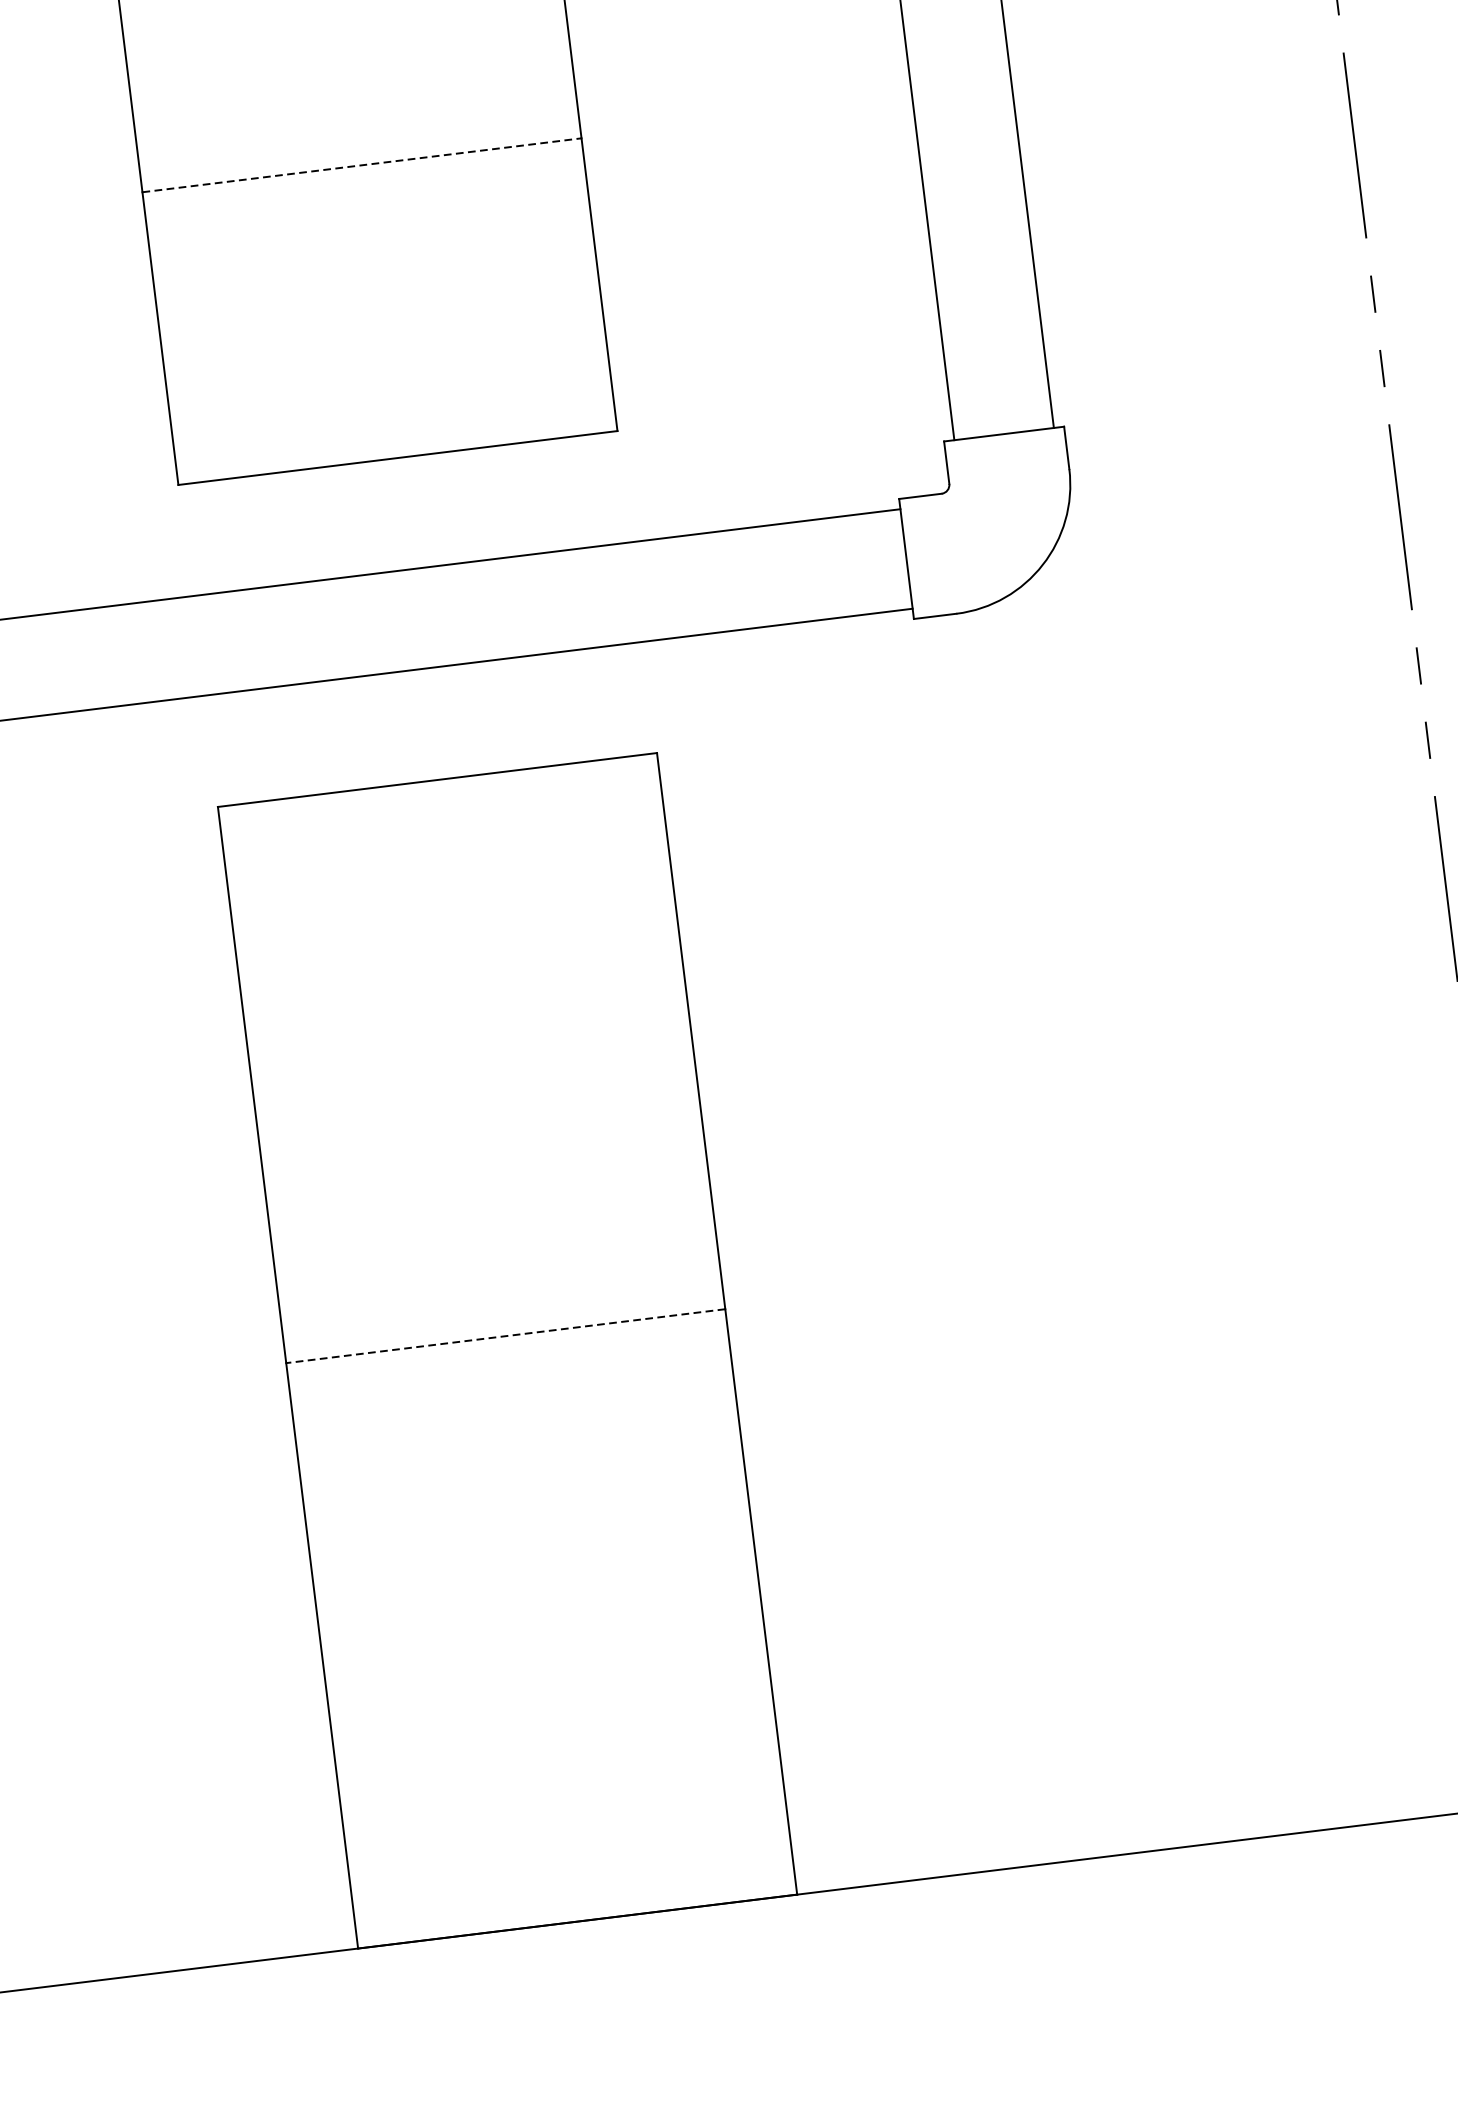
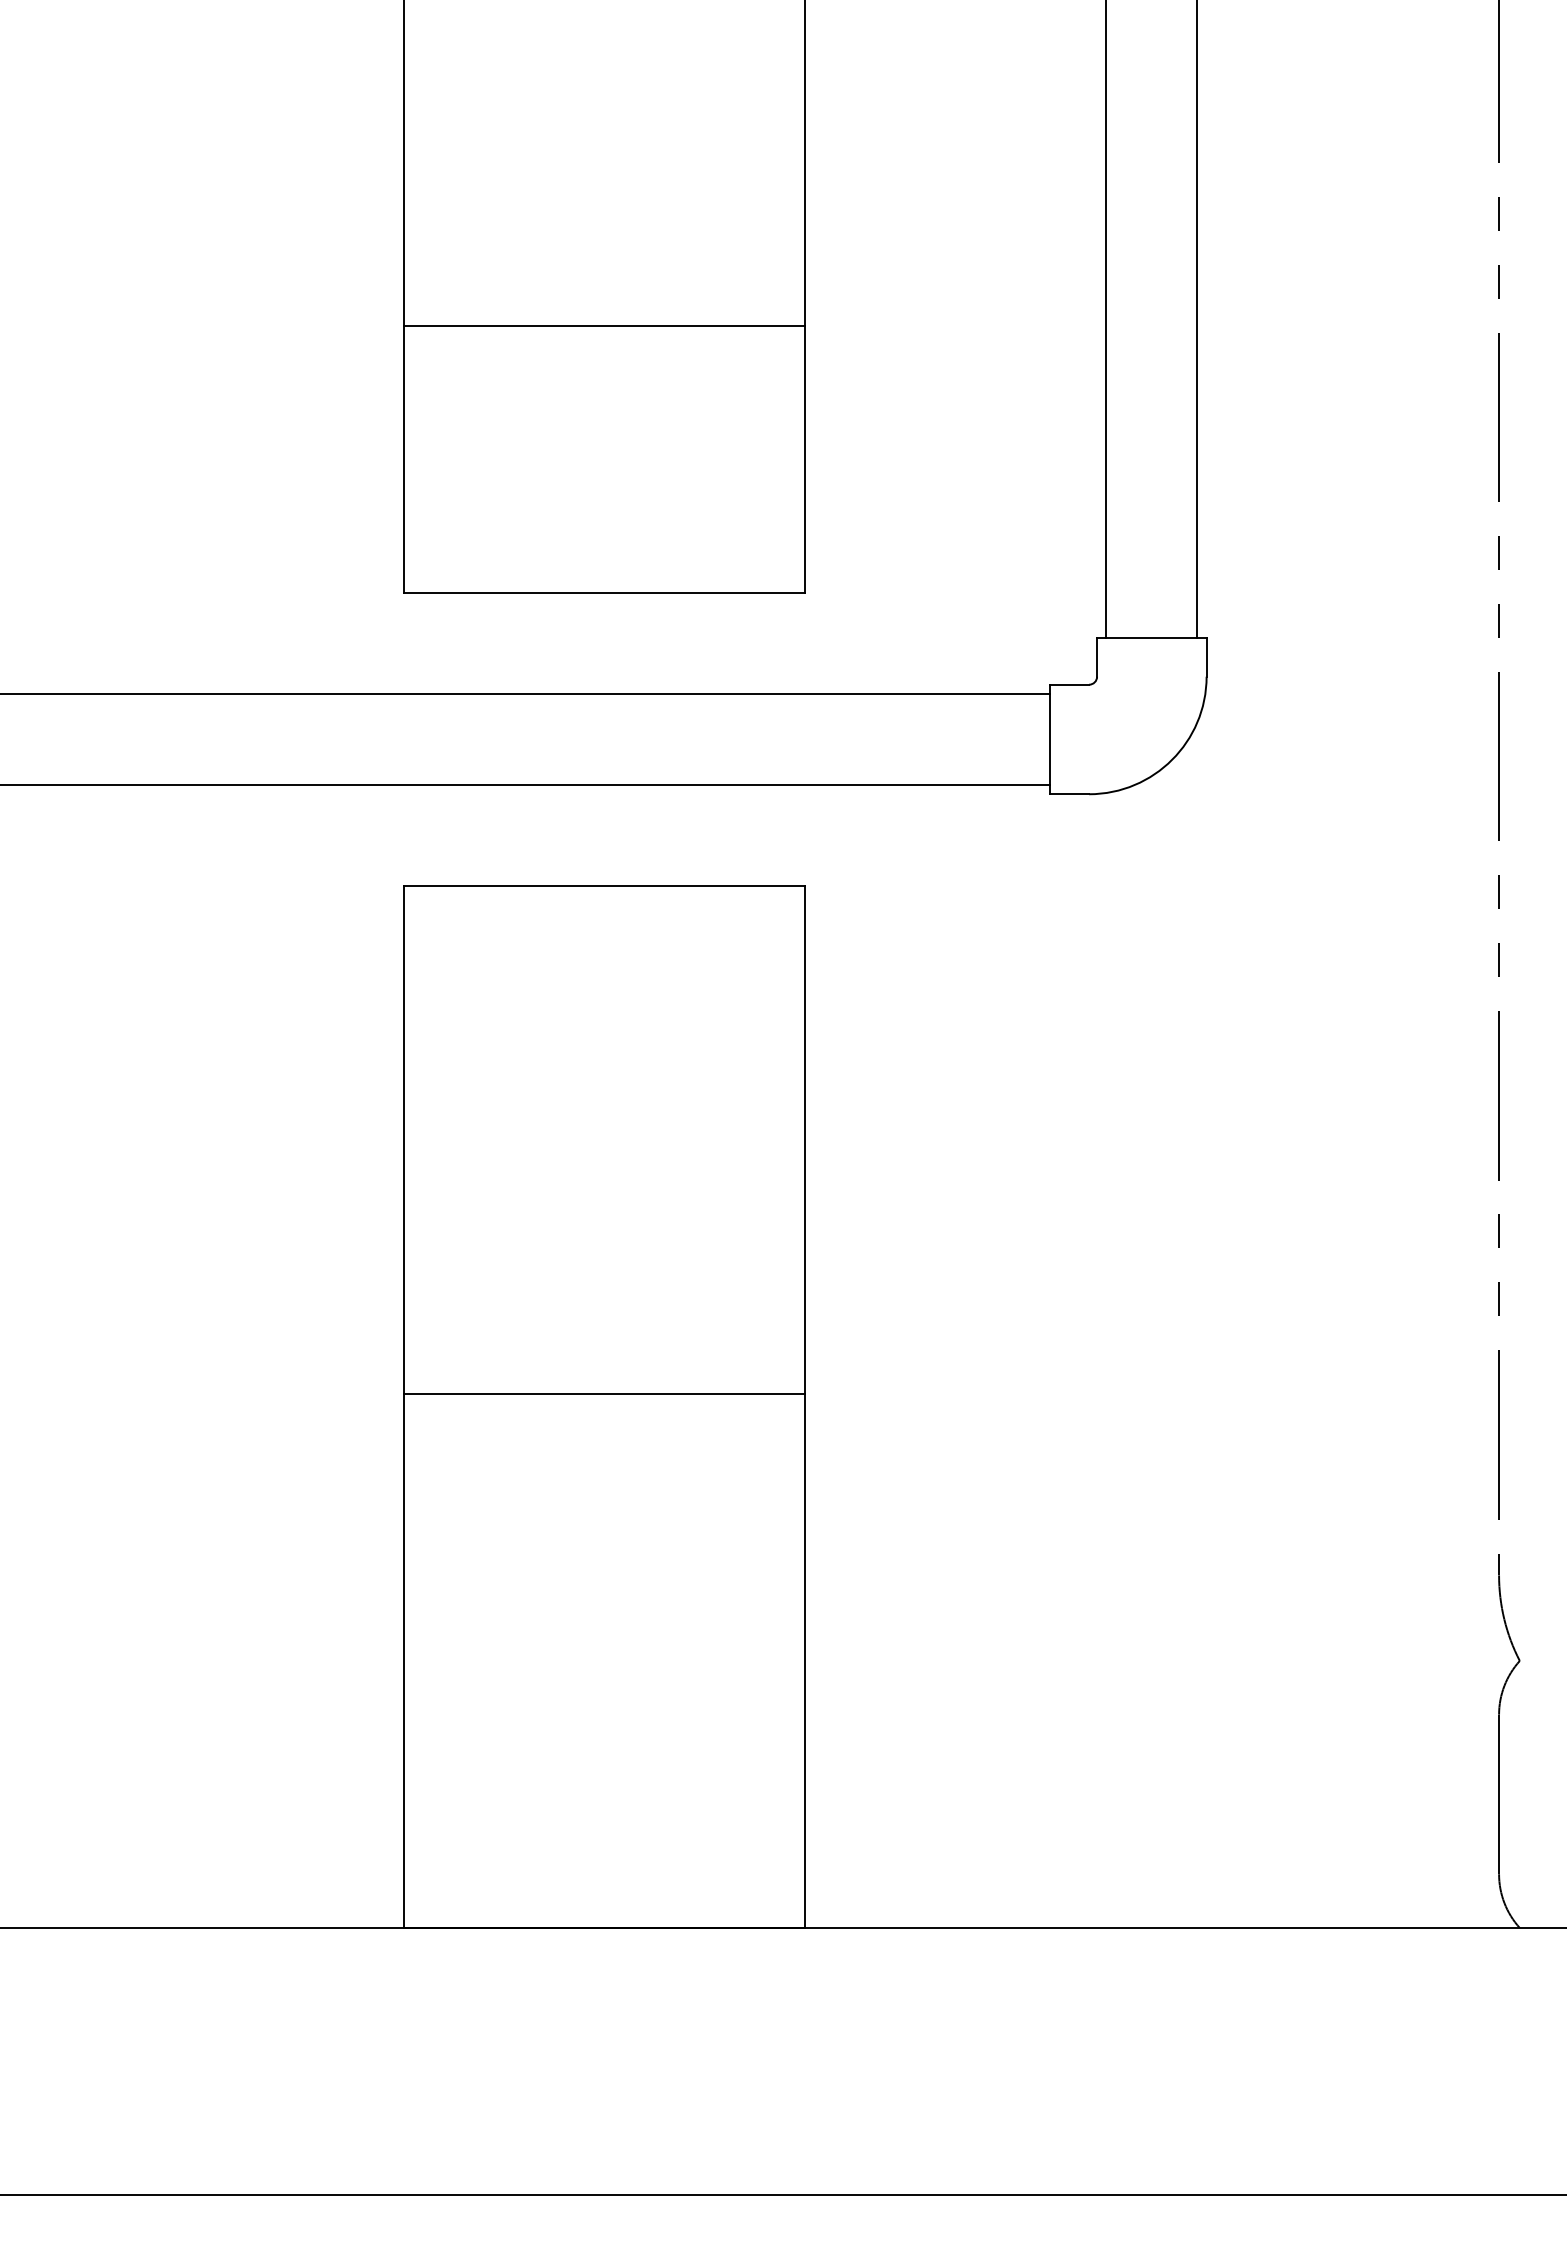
line: (362, 165) -> (604, 325), dashed -> solid
line: (504, 1335) -> (603, 1393), dashed -> solid

